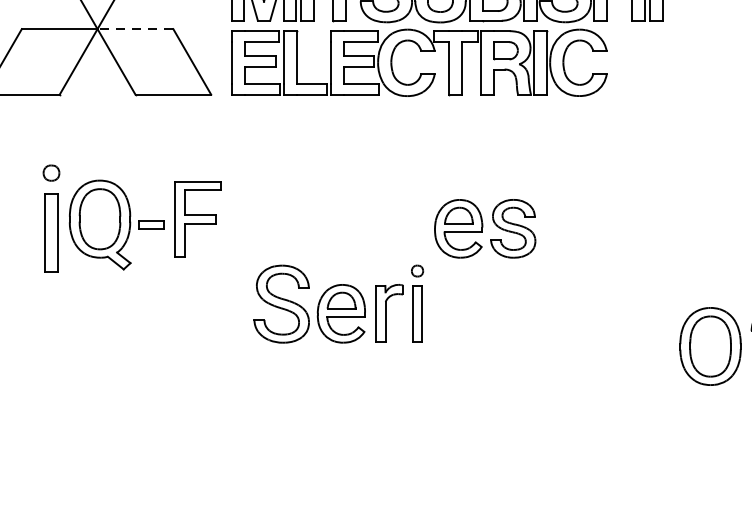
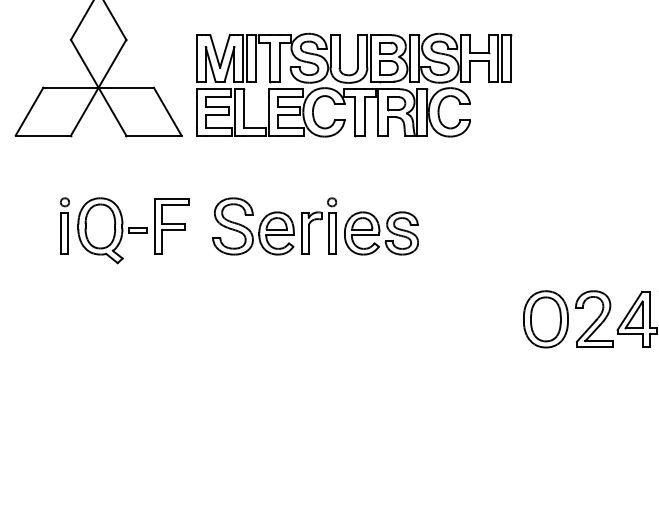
line: (135, 28) -> (126, 87), dashed -> solid
part: (50, 217) -> (64, 225), size x0.71
part: (338, 304) -> (274, 226), moved

